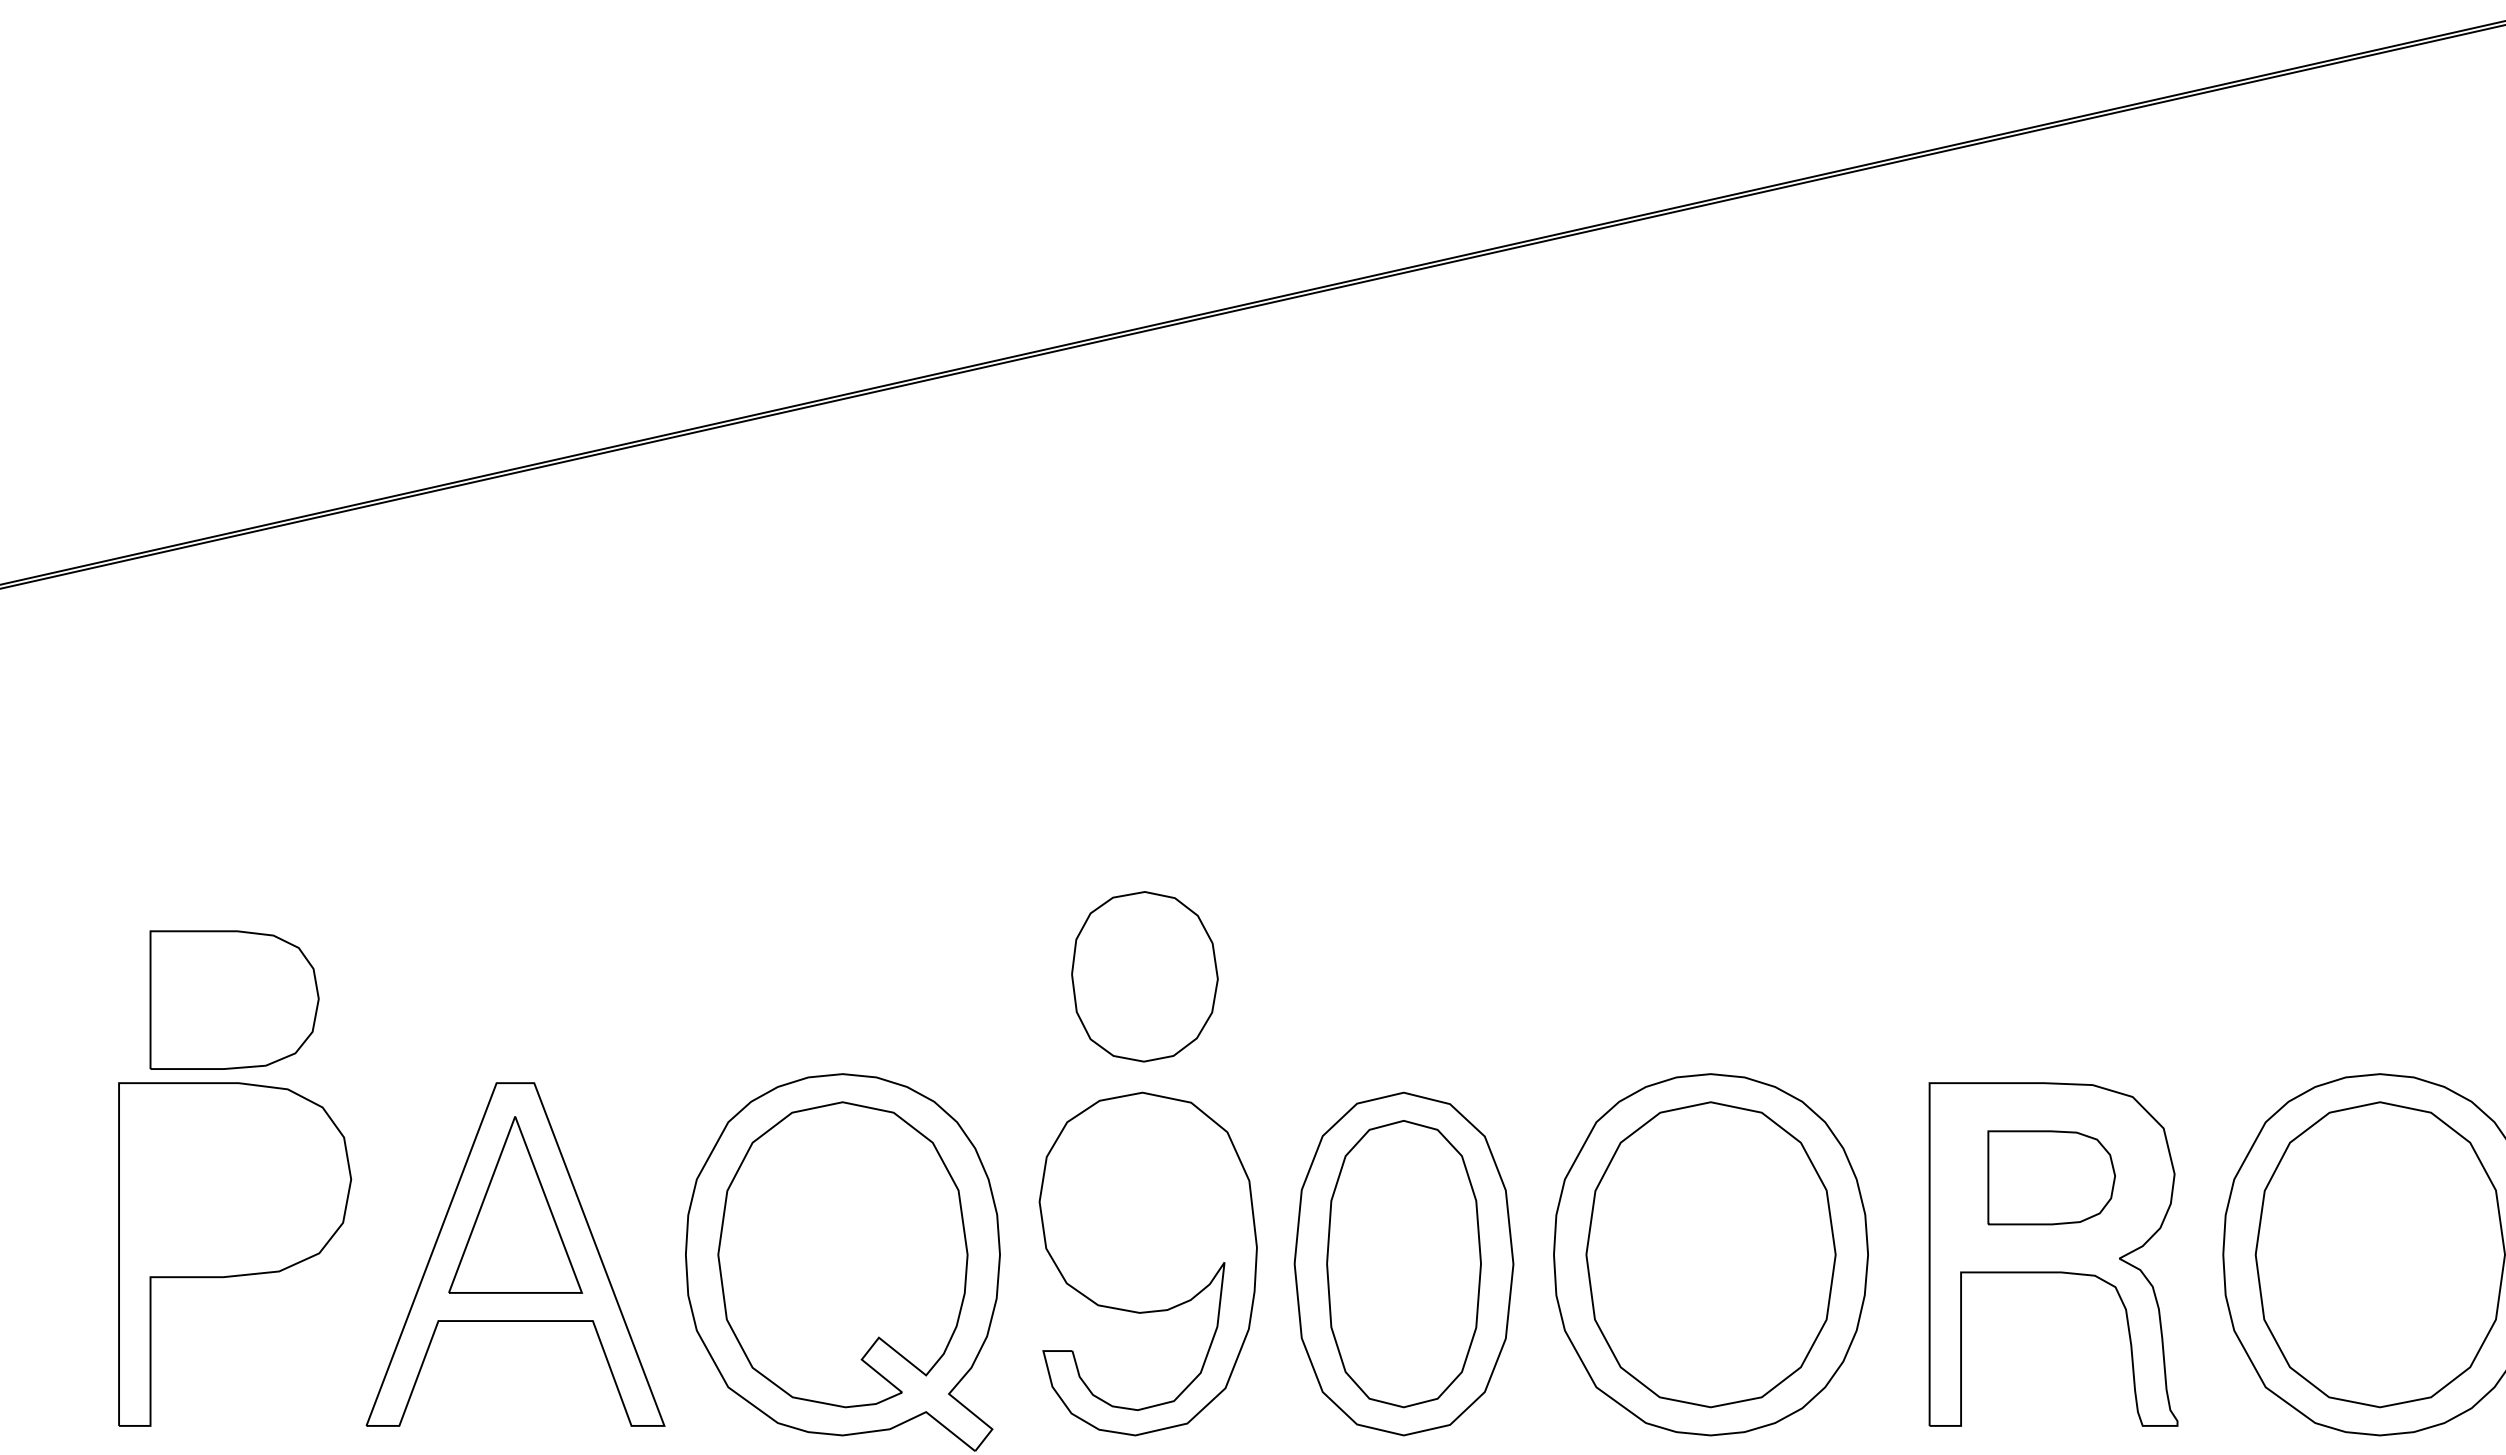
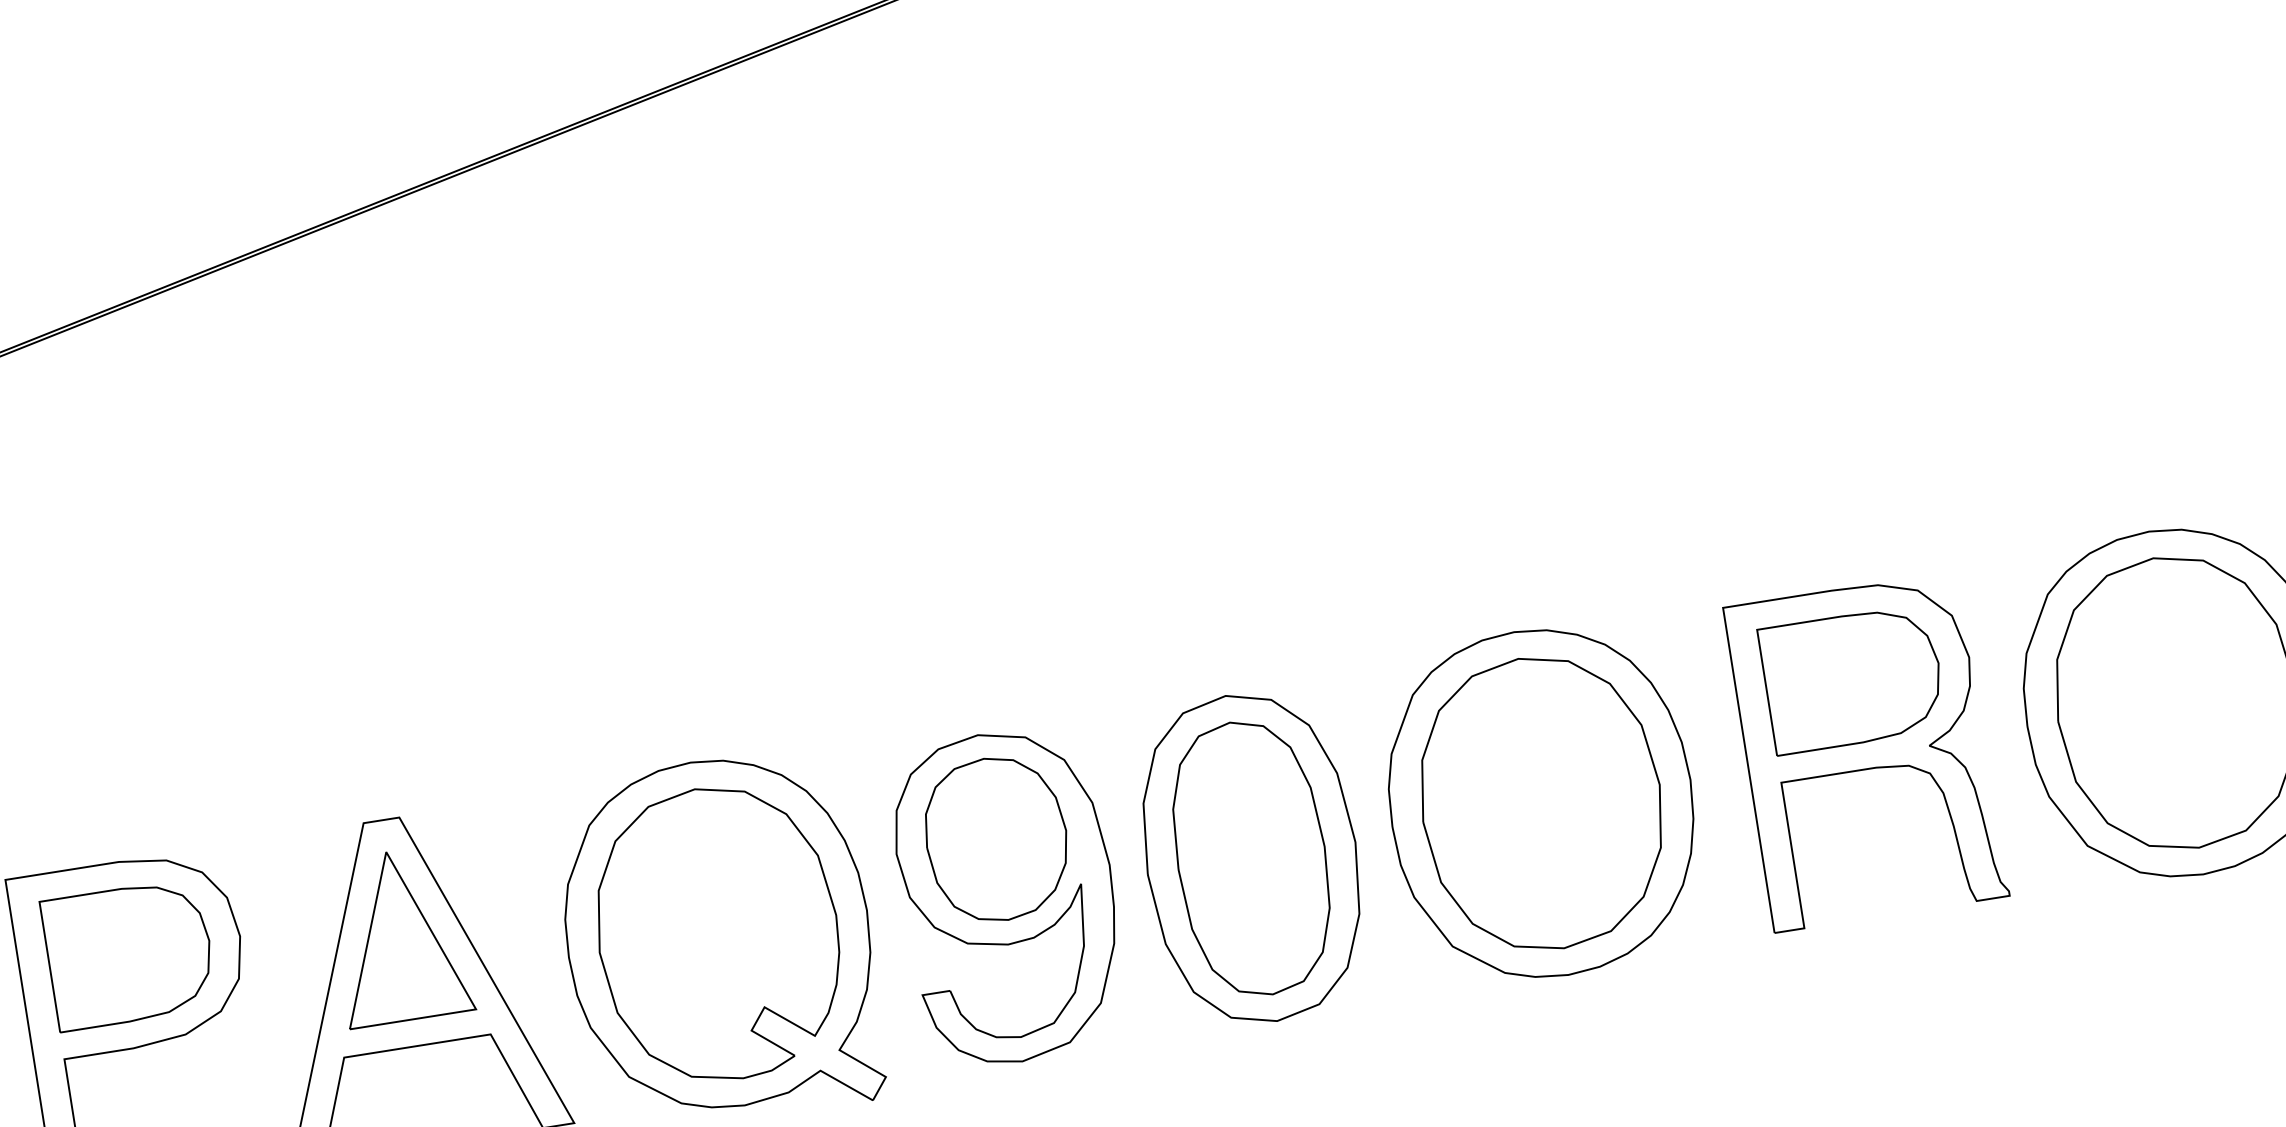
part: (1144, 976) -> (996, 839), moved
part: (234, 999) -> (129, 953), moved
part: (2051, 1177) -> (1852, 679), size x1.43

